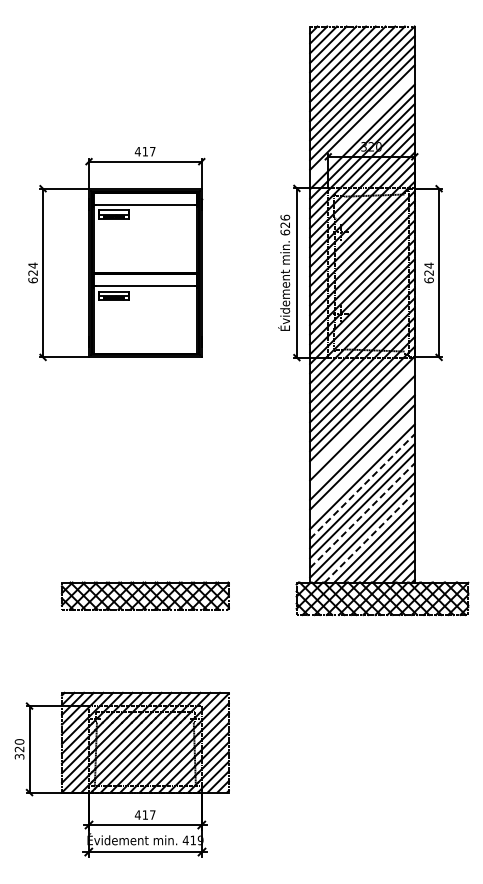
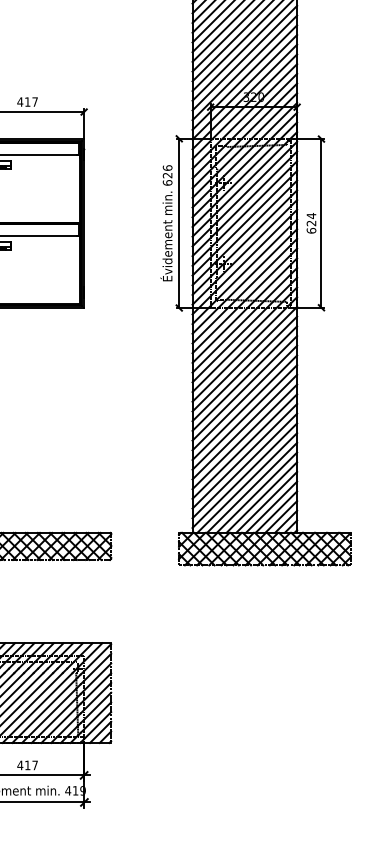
line: (362, 126) -> (244, 76), added
line: (362, 418) -> (244, 368), added
line: (362, 437) -> (244, 387), added
line: (362, 466) -> (244, 416), added
line: (362, 486) -> (244, 436), dashed -> solid
line: (362, 515) -> (244, 465), dashed -> solid
line: (369, 537) -> (251, 487), dashed -> solid

